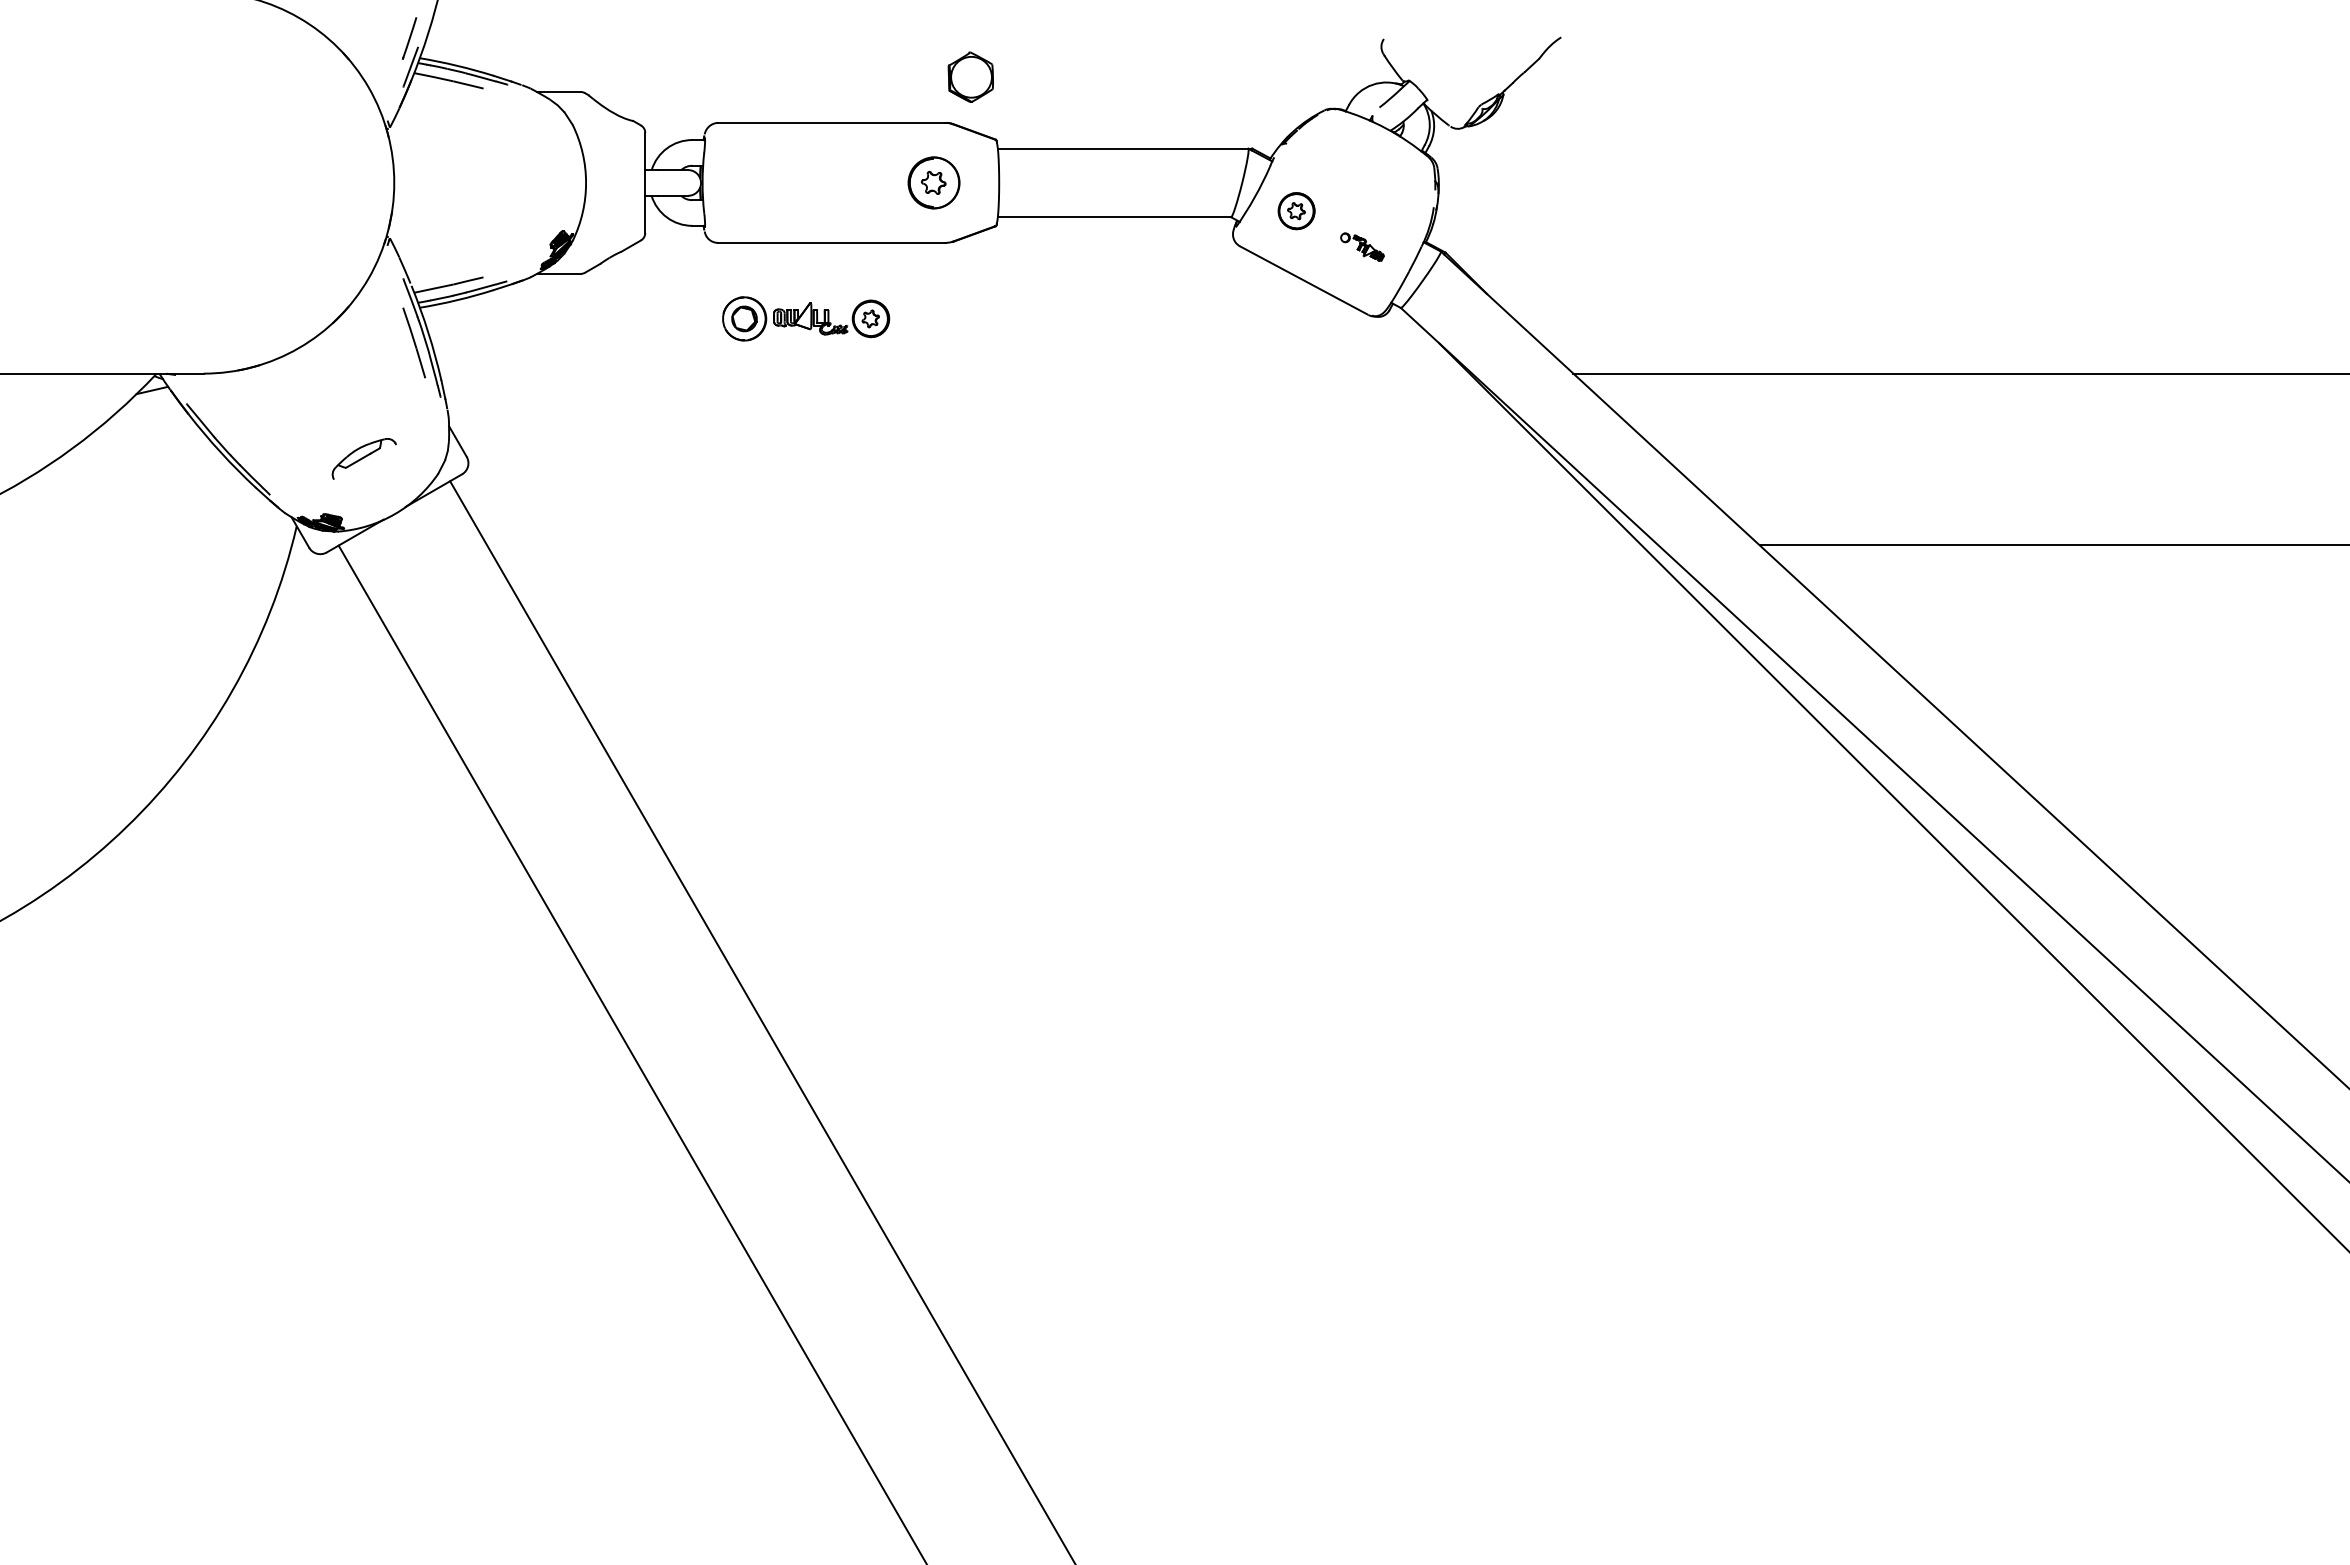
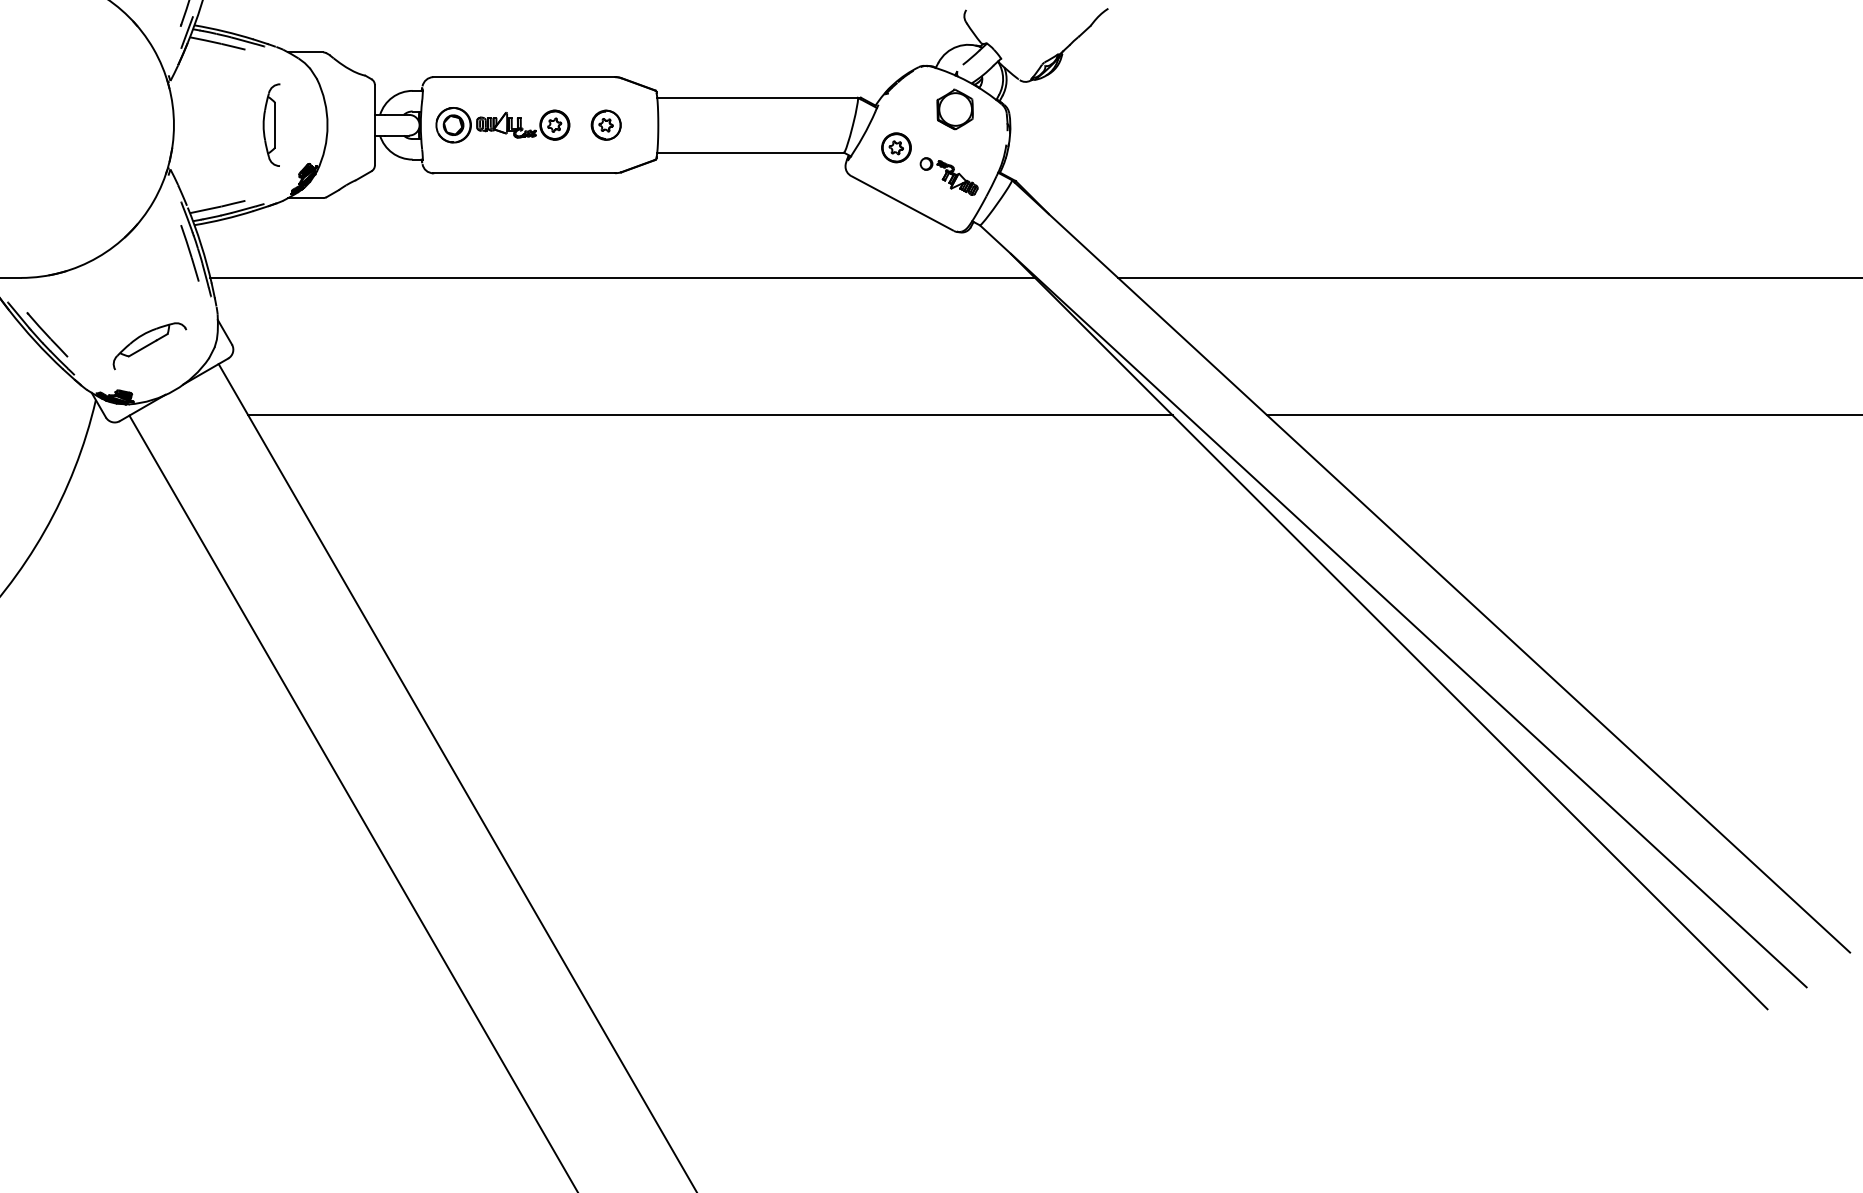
part: (970, 76) -> (954, 108), moved
part: (516, 182) -> (271, 124), added
part: (934, 182) -> (606, 124), size x0.71
part: (1362, 247) -> (949, 176), size x1.67
part: (806, 318) -> (503, 124), moved
line: (954, 373) -> (622, 277), added
line: (236, 444) -> (47, 334), added
part: (364, 458) -> (150, 345), size x1.43
line: (1064, 545) -> (710, 415), added

